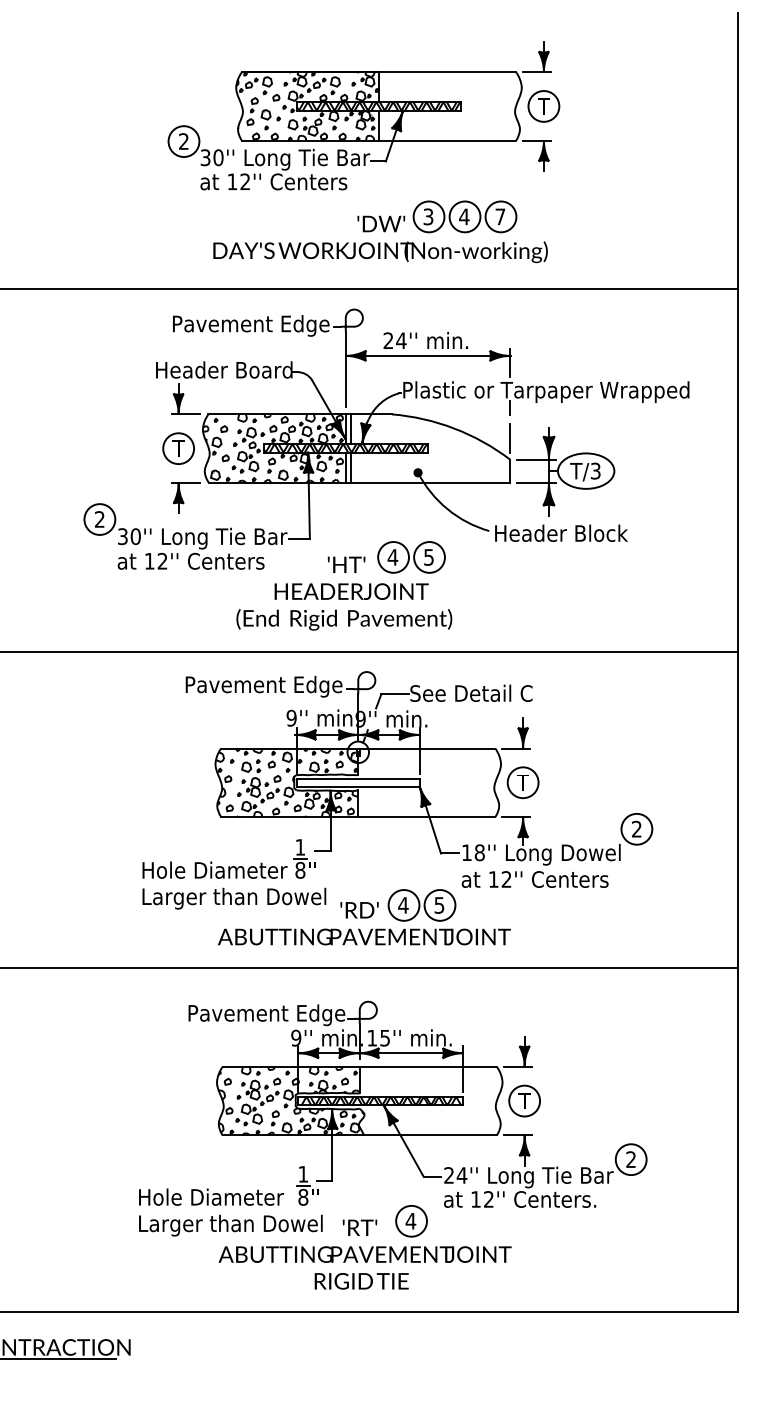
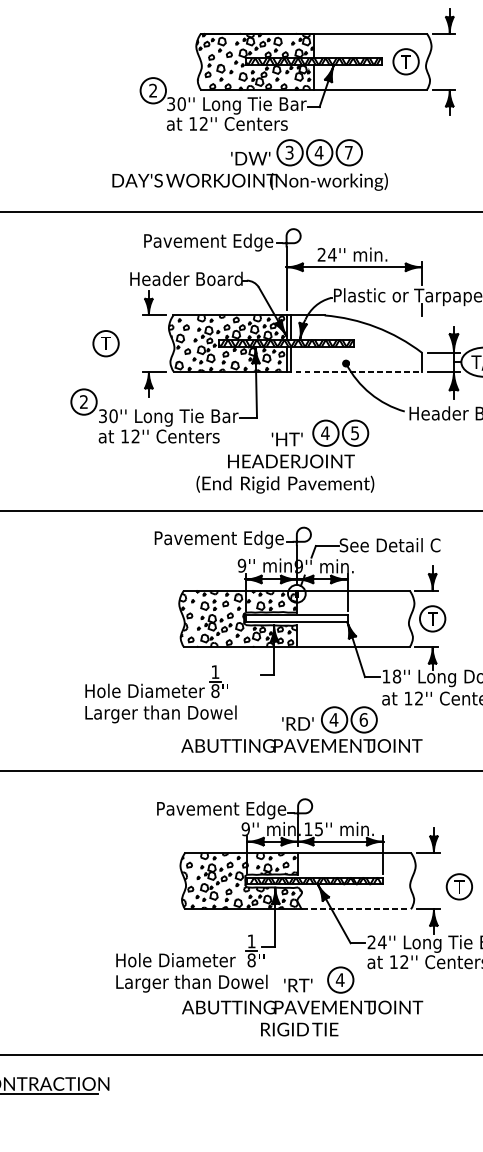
part: (543, 106) -> (405, 61), moved
part: (380, 231) -> (250, 164), moved
line: (510, 438) -> (422, 335), removed
part: (178, 448) -> (105, 343), moved
line: (428, 482) -> (354, 371), solid -> dashed
part: (234, 874) -> (161, 694), moved
text: (439, 905) -> (363, 719), 5 -> 6
part: (524, 1100) -> (459, 886), moved
line: (431, 1135) -> (357, 909), solid -> dashed

